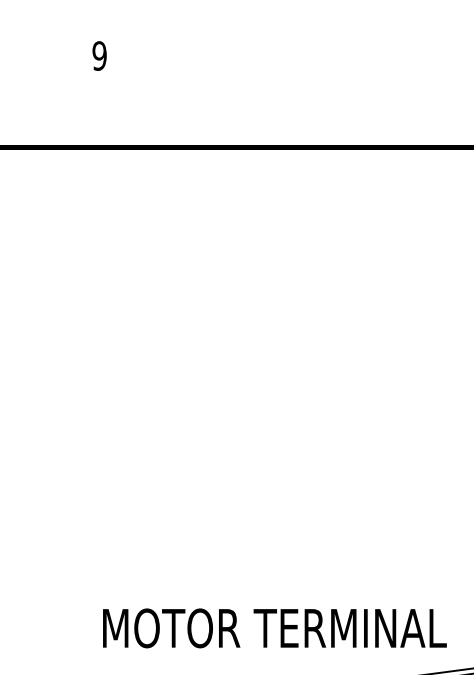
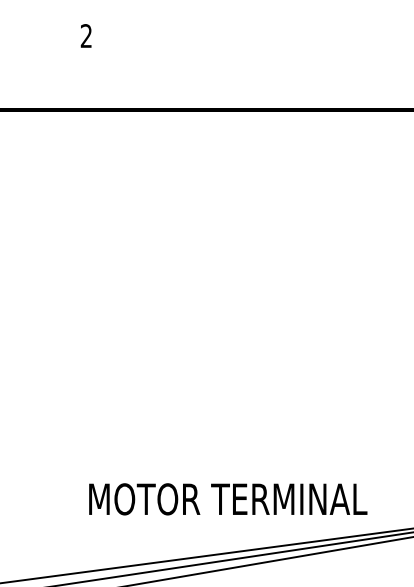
text: (99, 56) -> (86, 36), 9 -> 2

